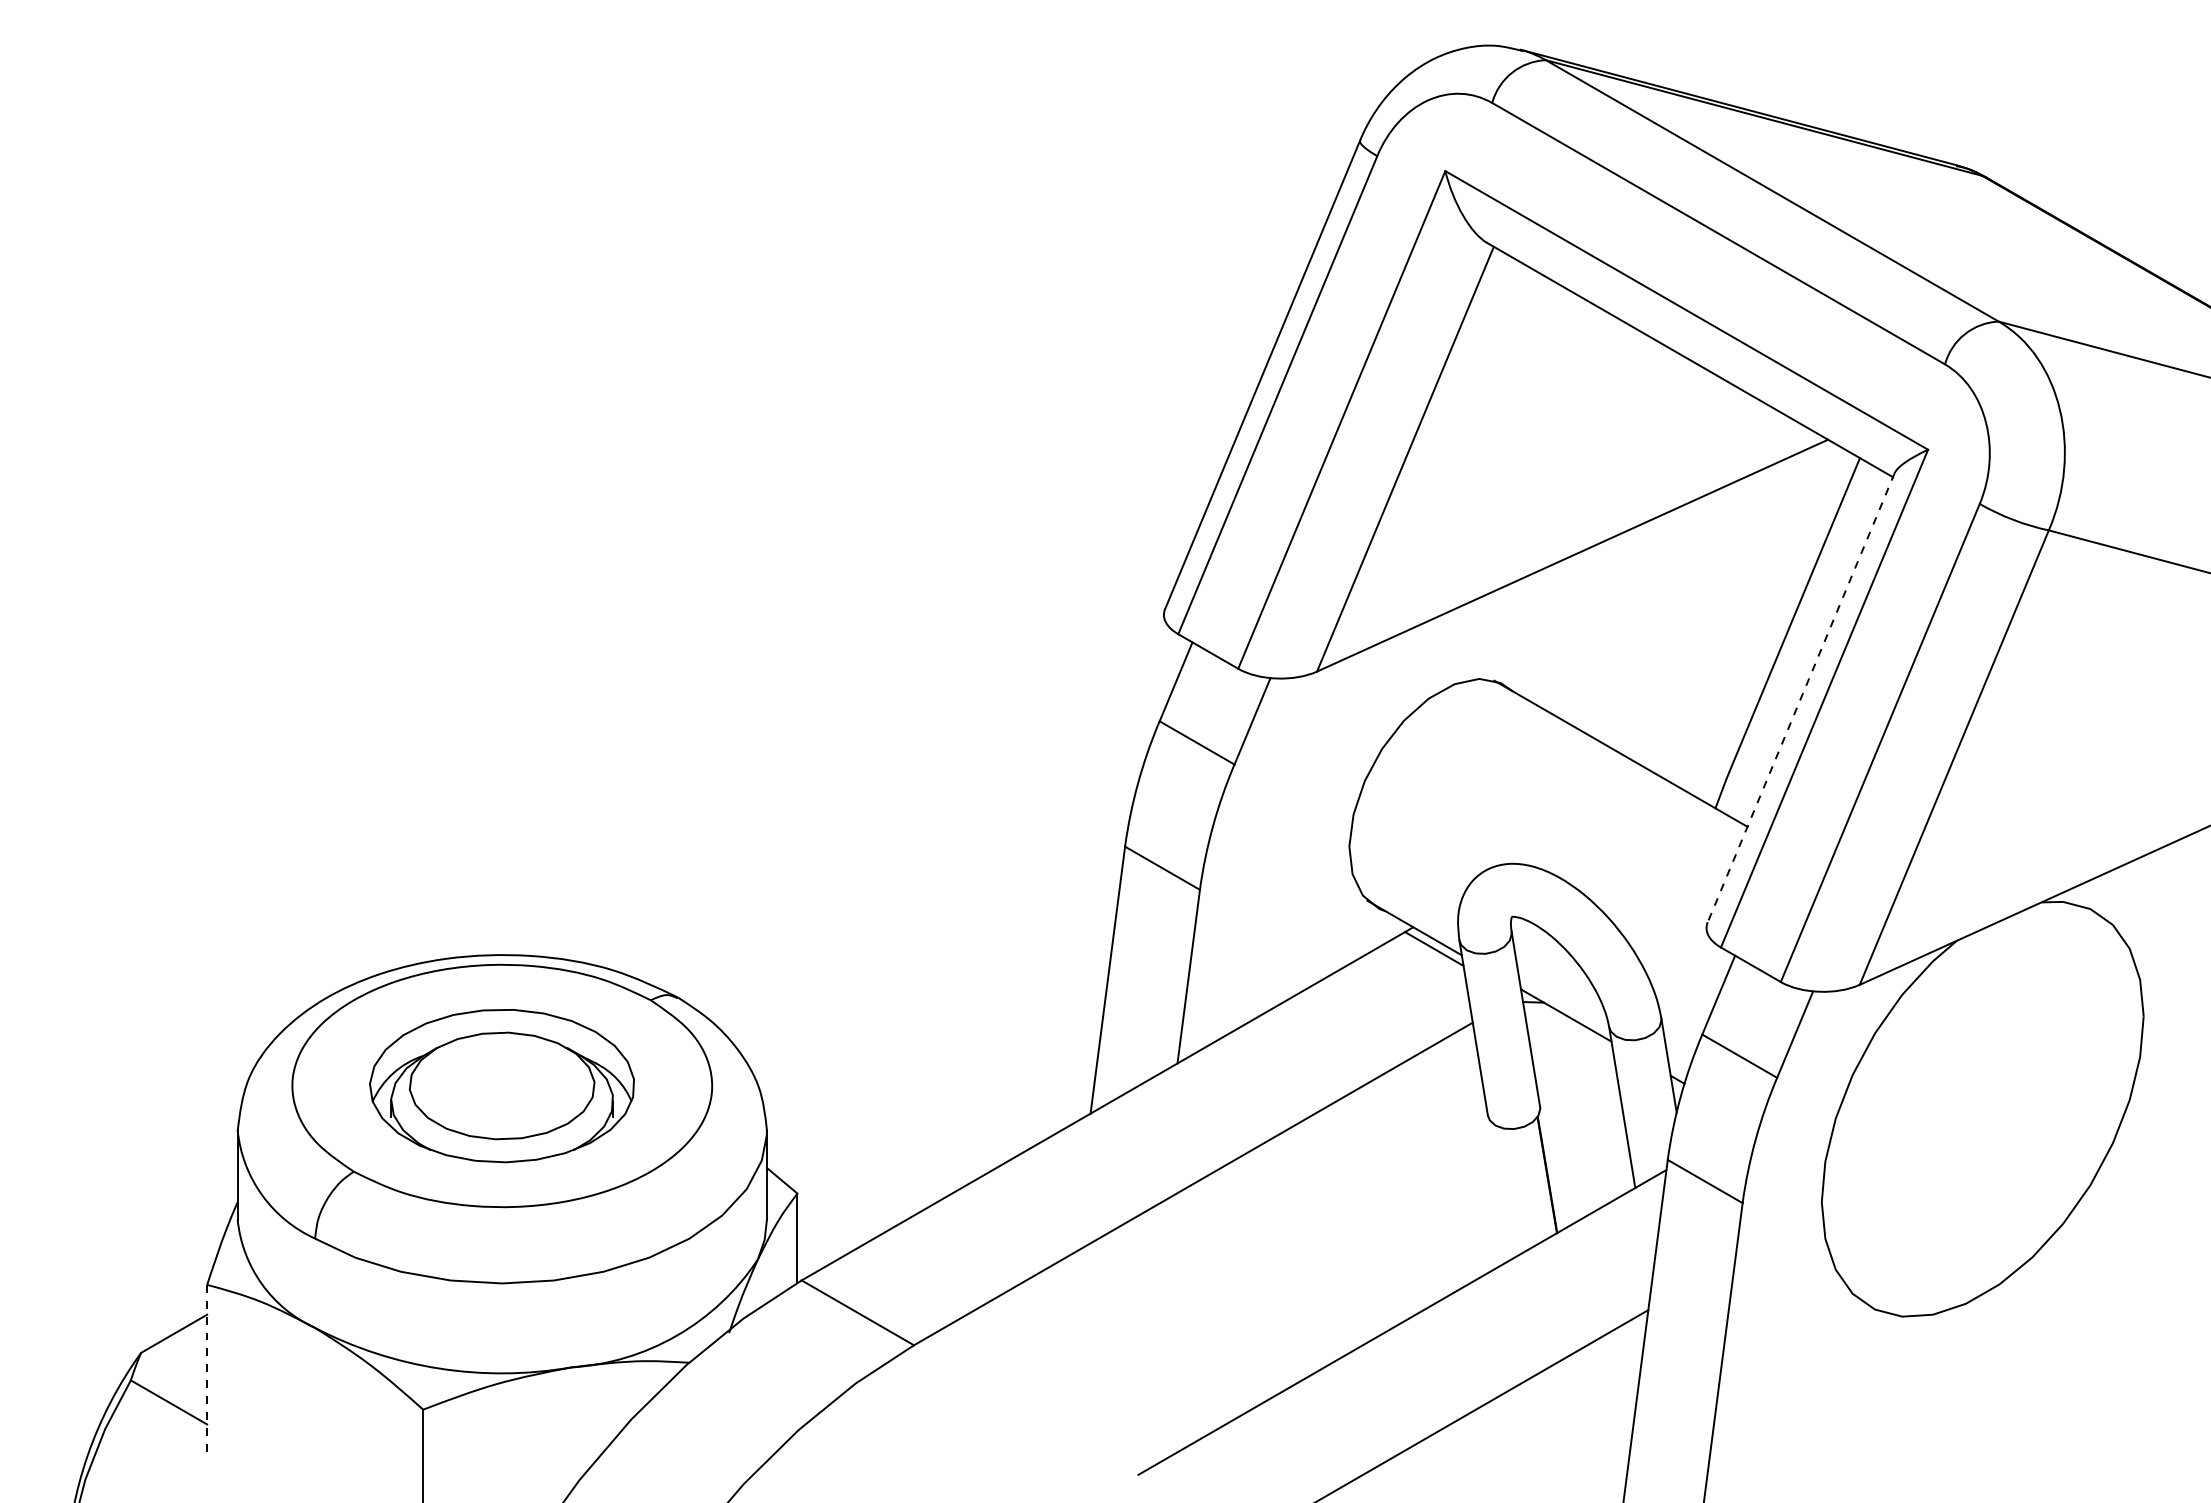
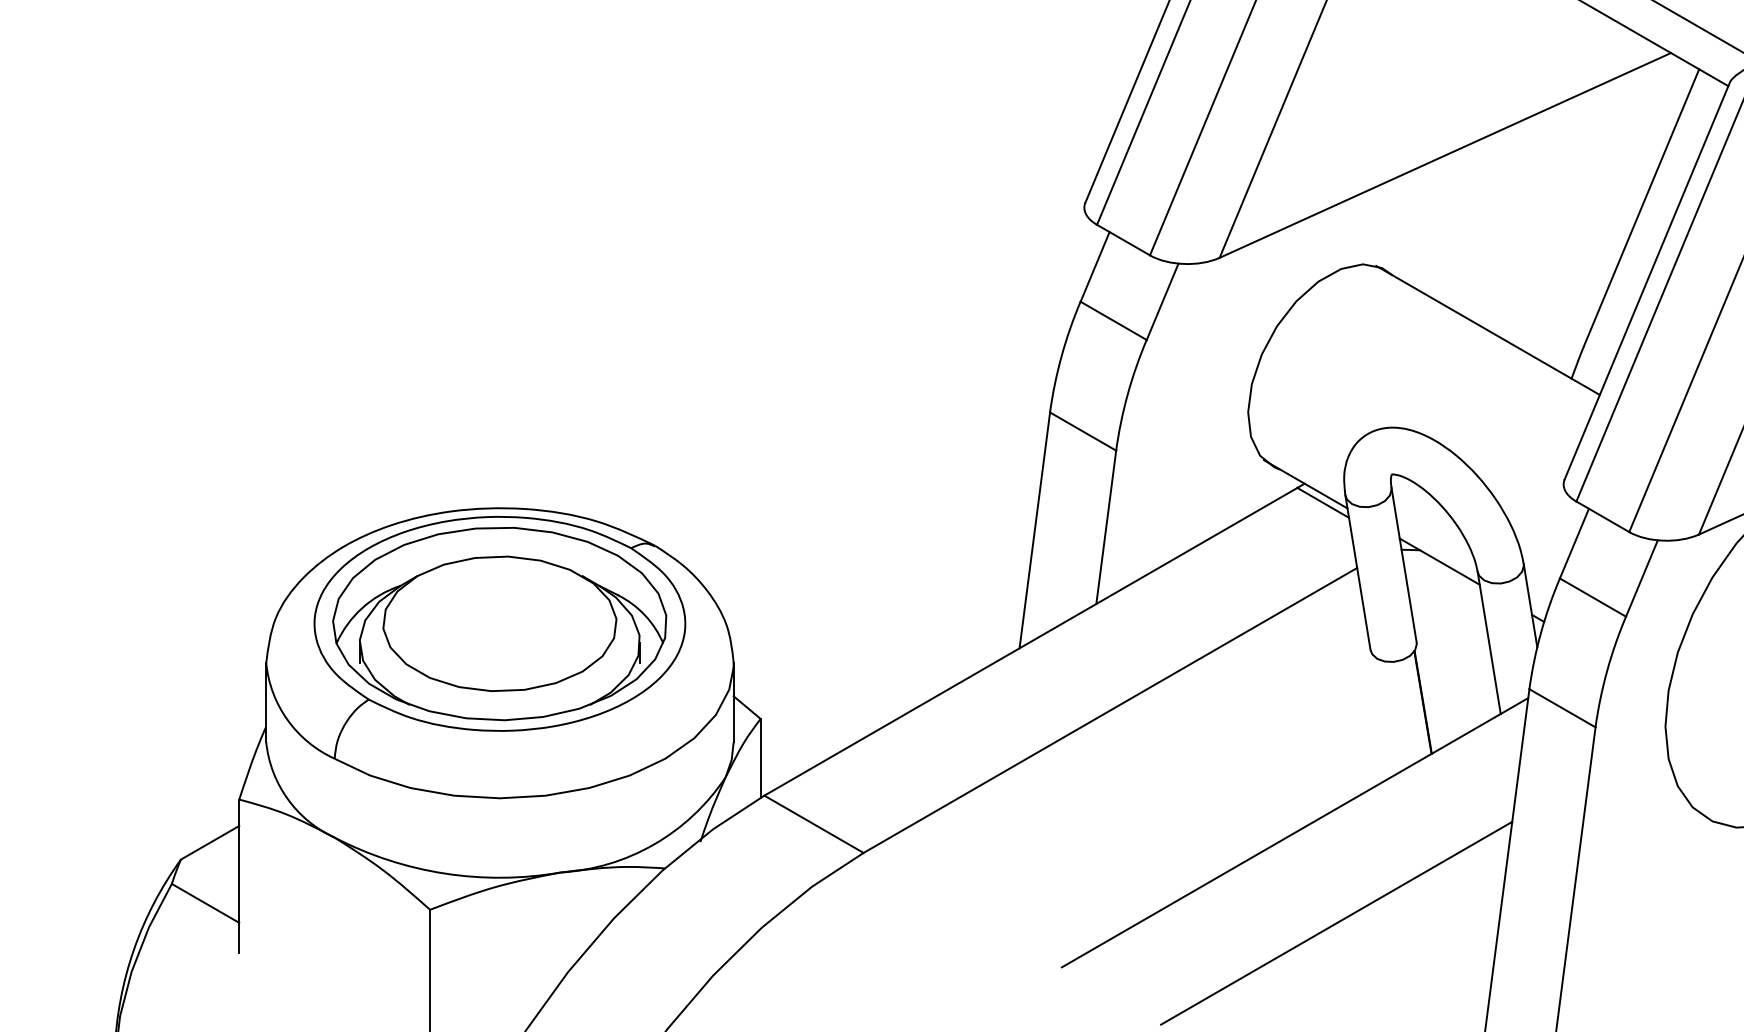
line: (1801, 698) -> (1647, 281), dashed -> solid
part: (501, 1085) -> (499, 623), size x1.43
line: (207, 1371) -> (239, 876), dashed -> solid

